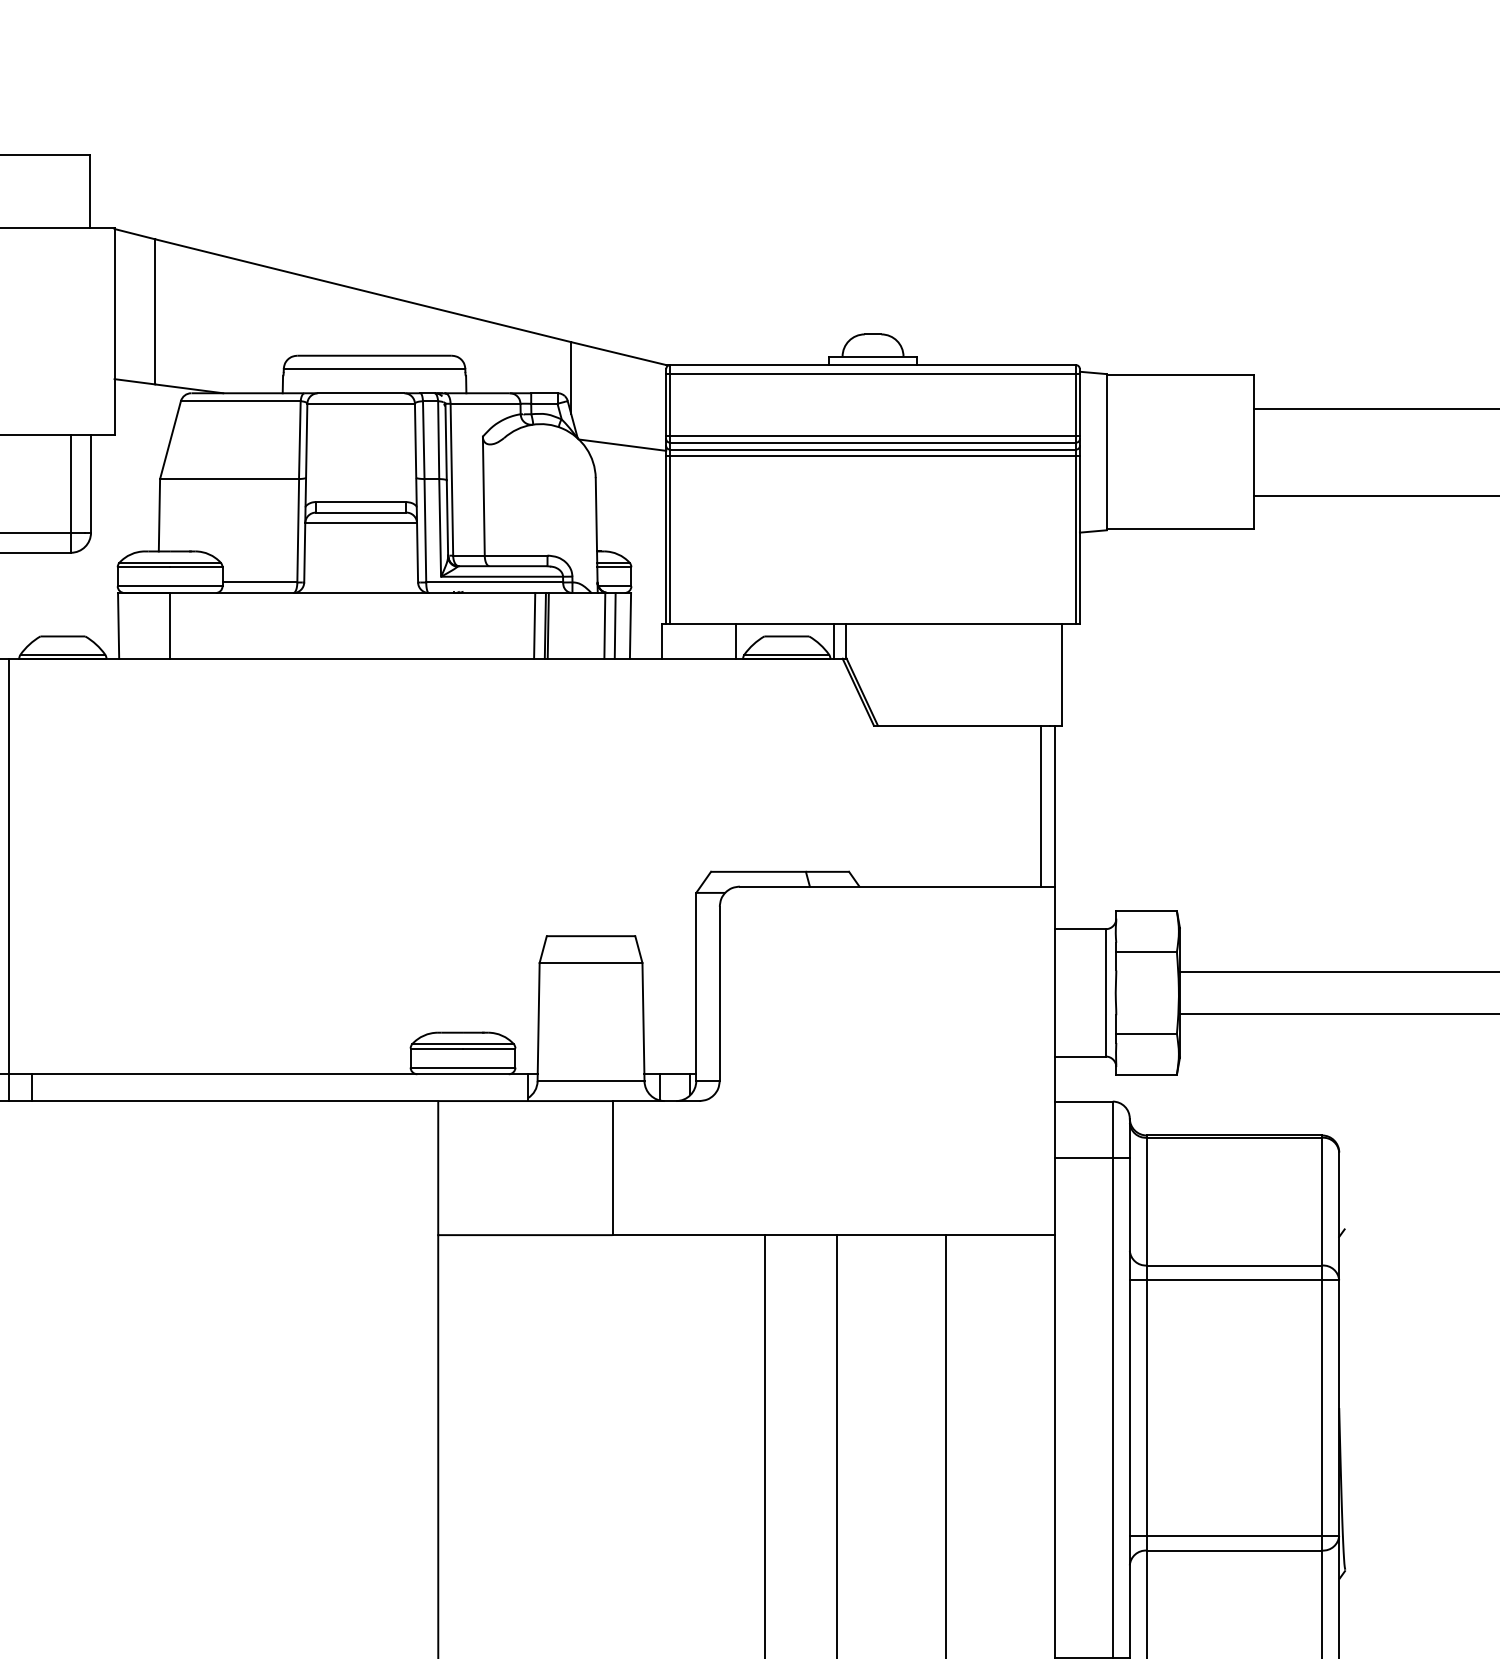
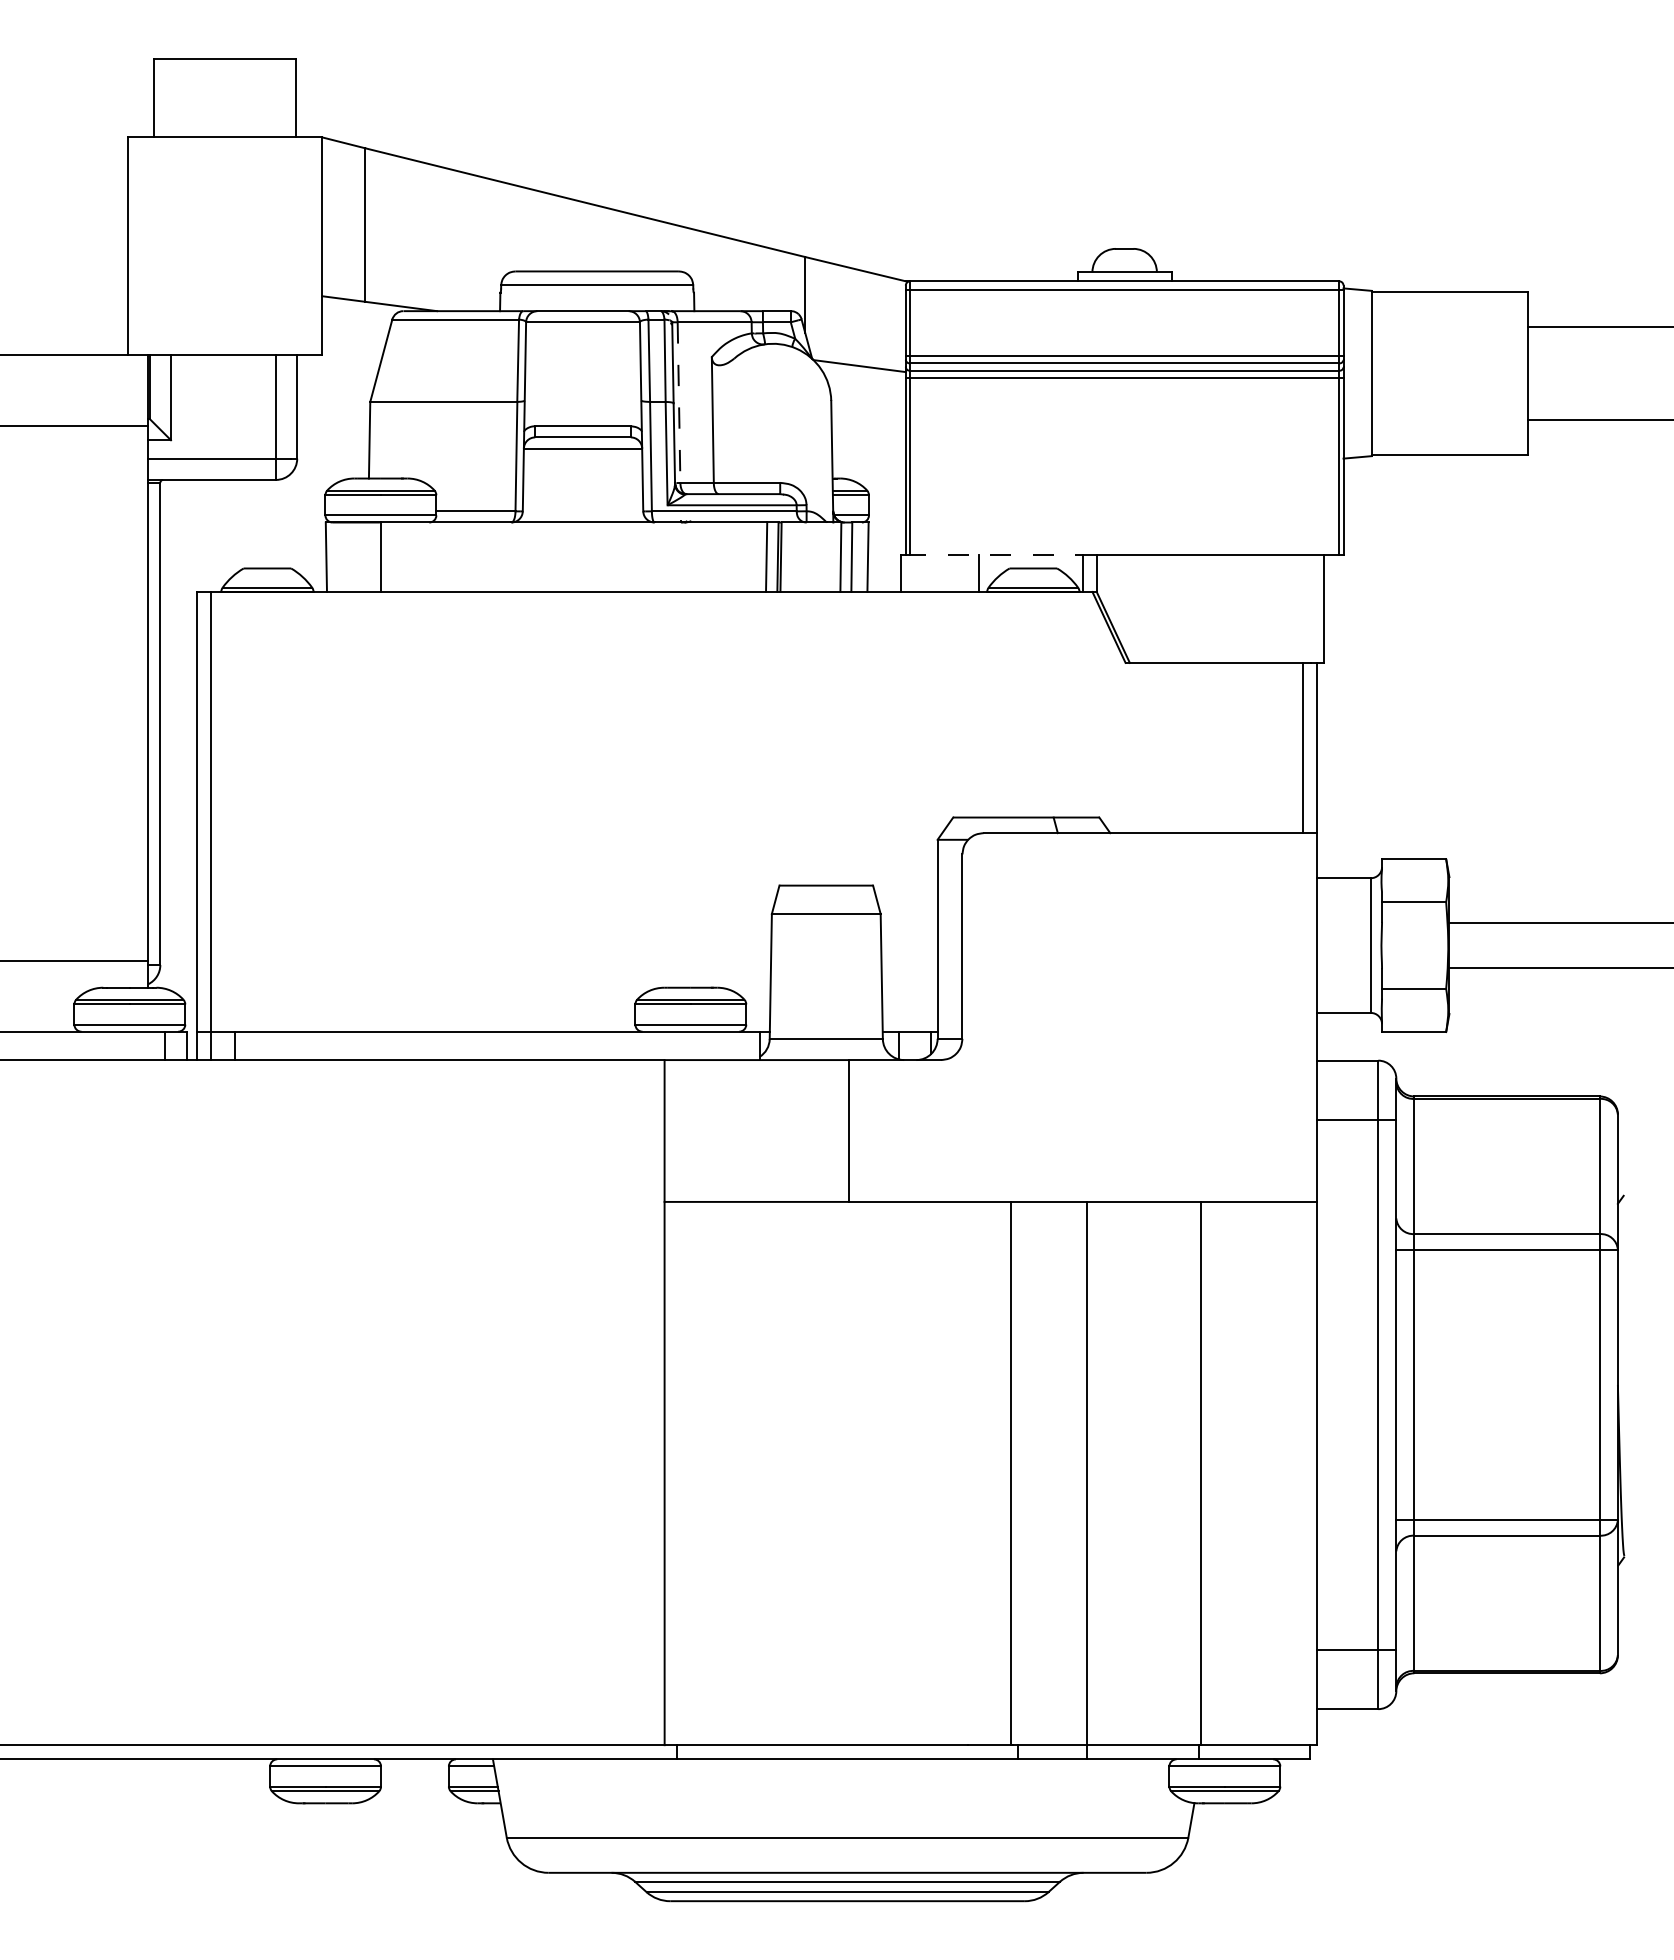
line: (452, 480) -> (679, 403), solid -> dashed
line: (757, 624) -> (1002, 555), solid -> dashed

